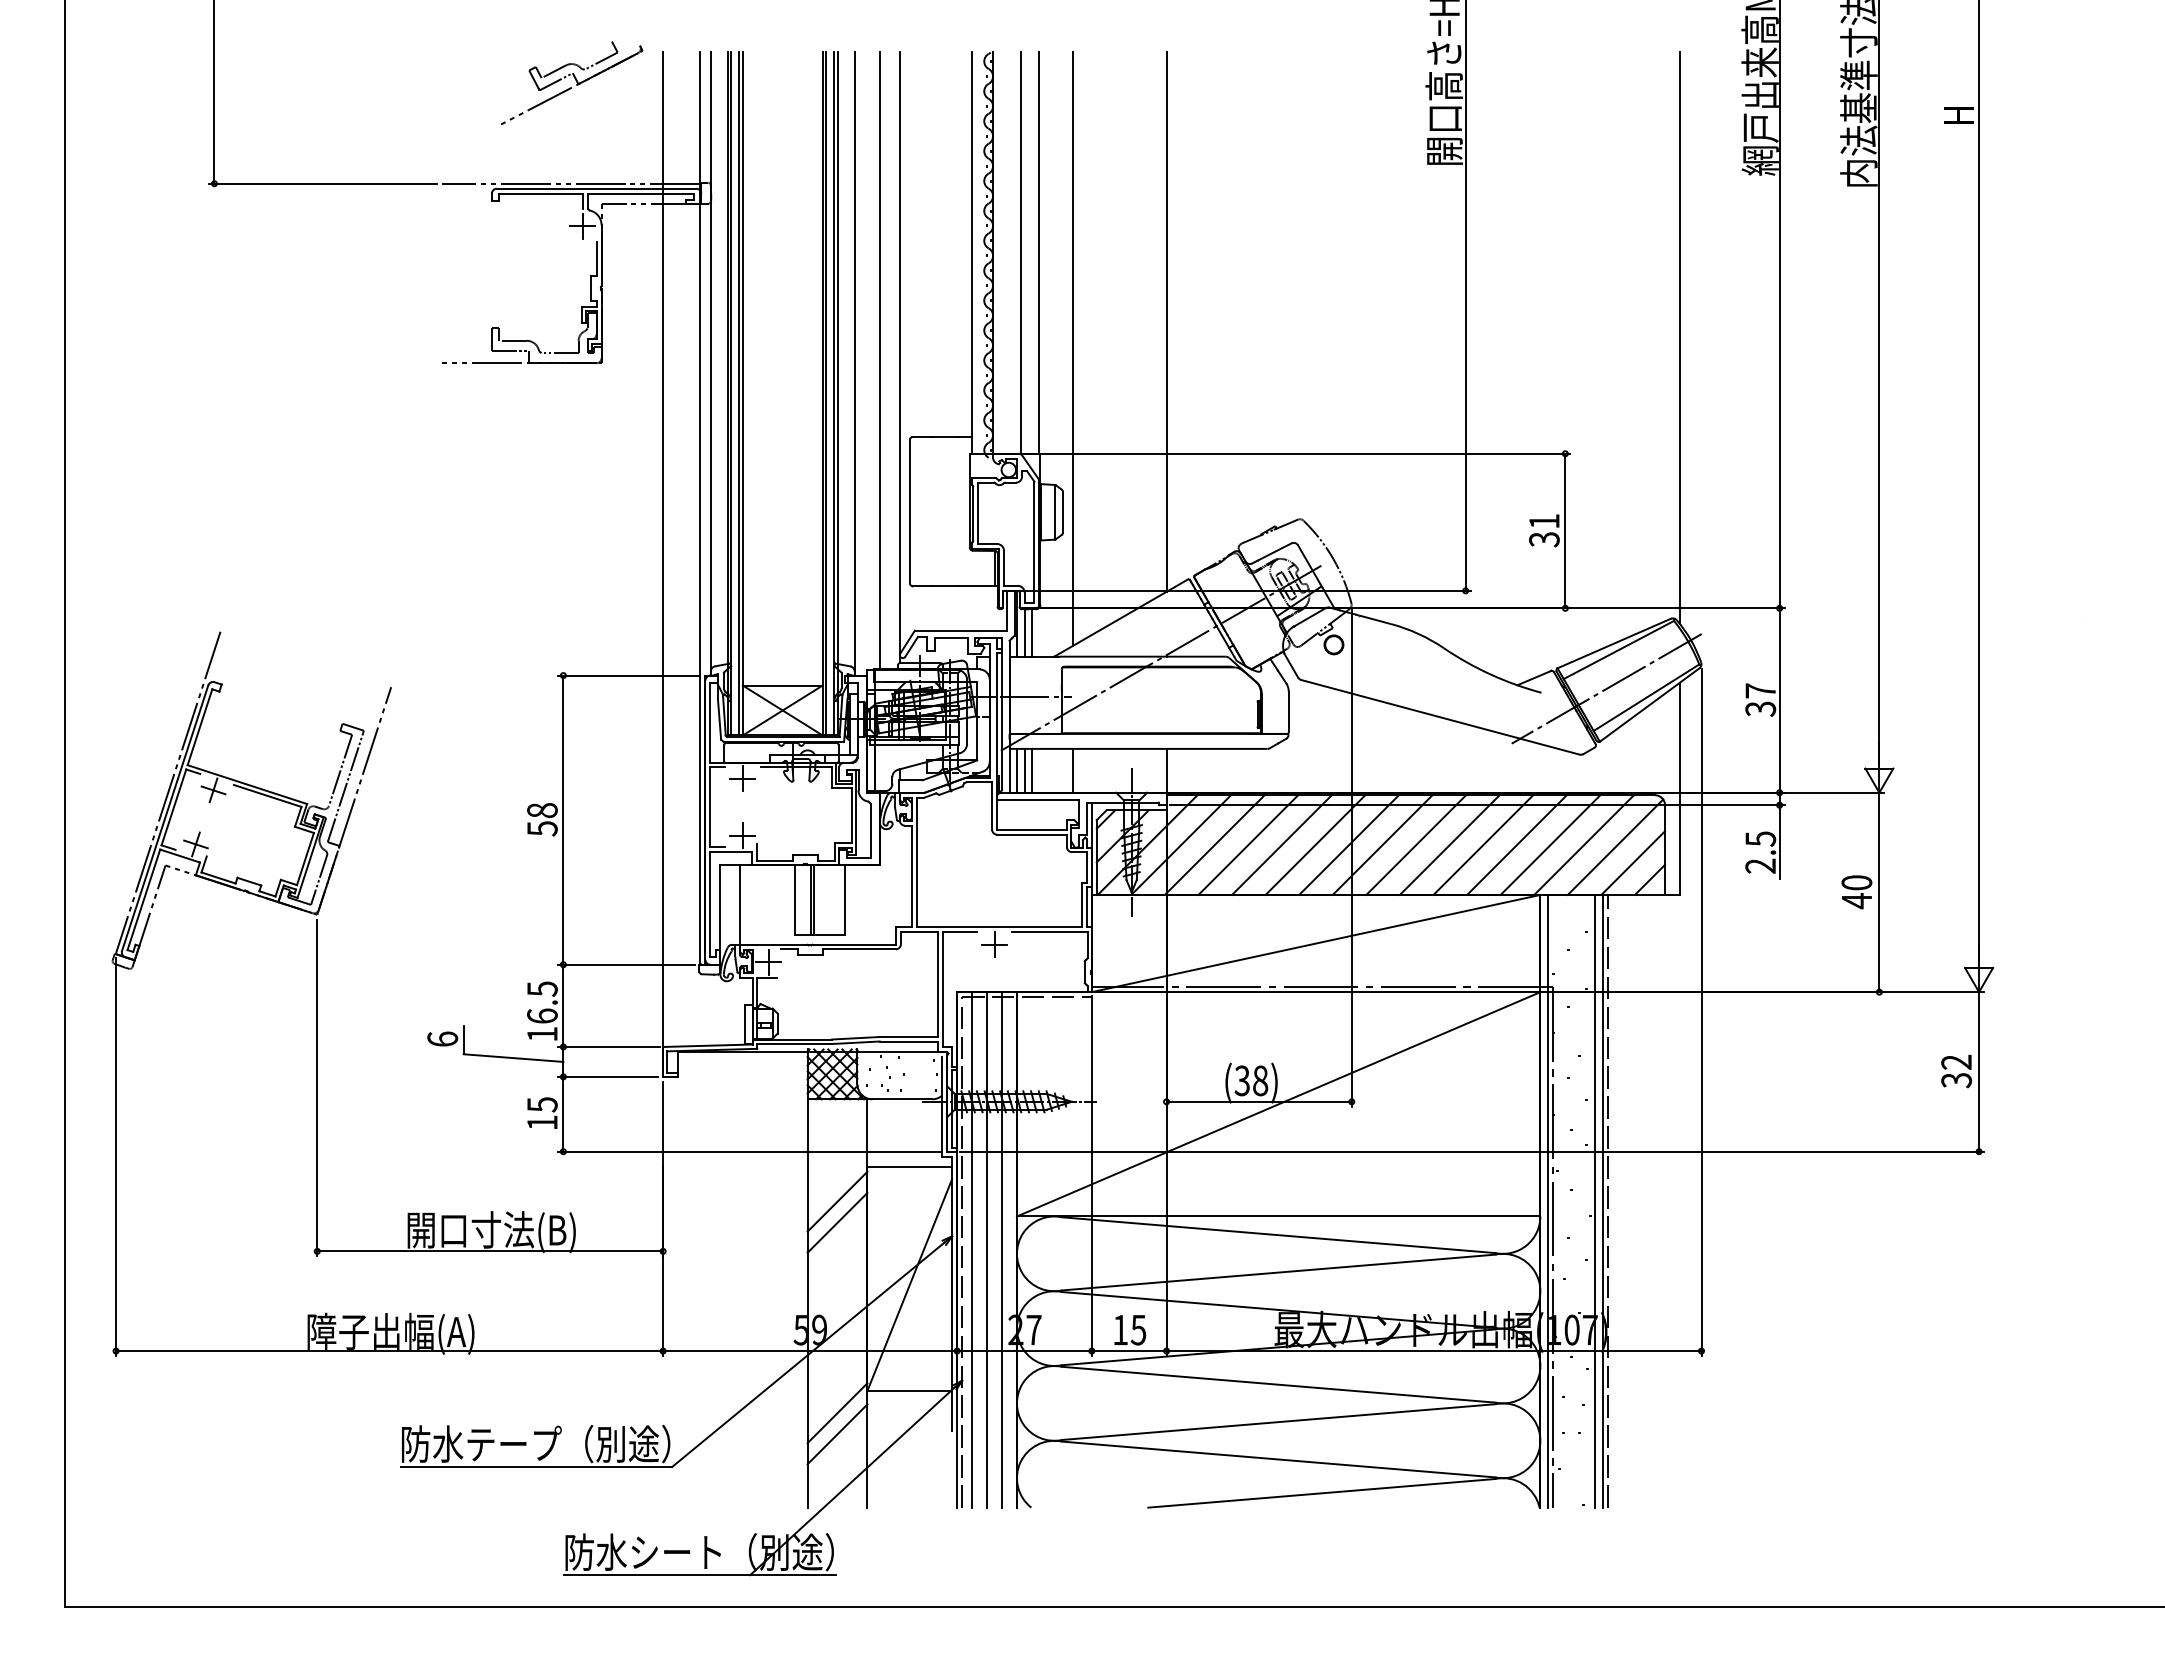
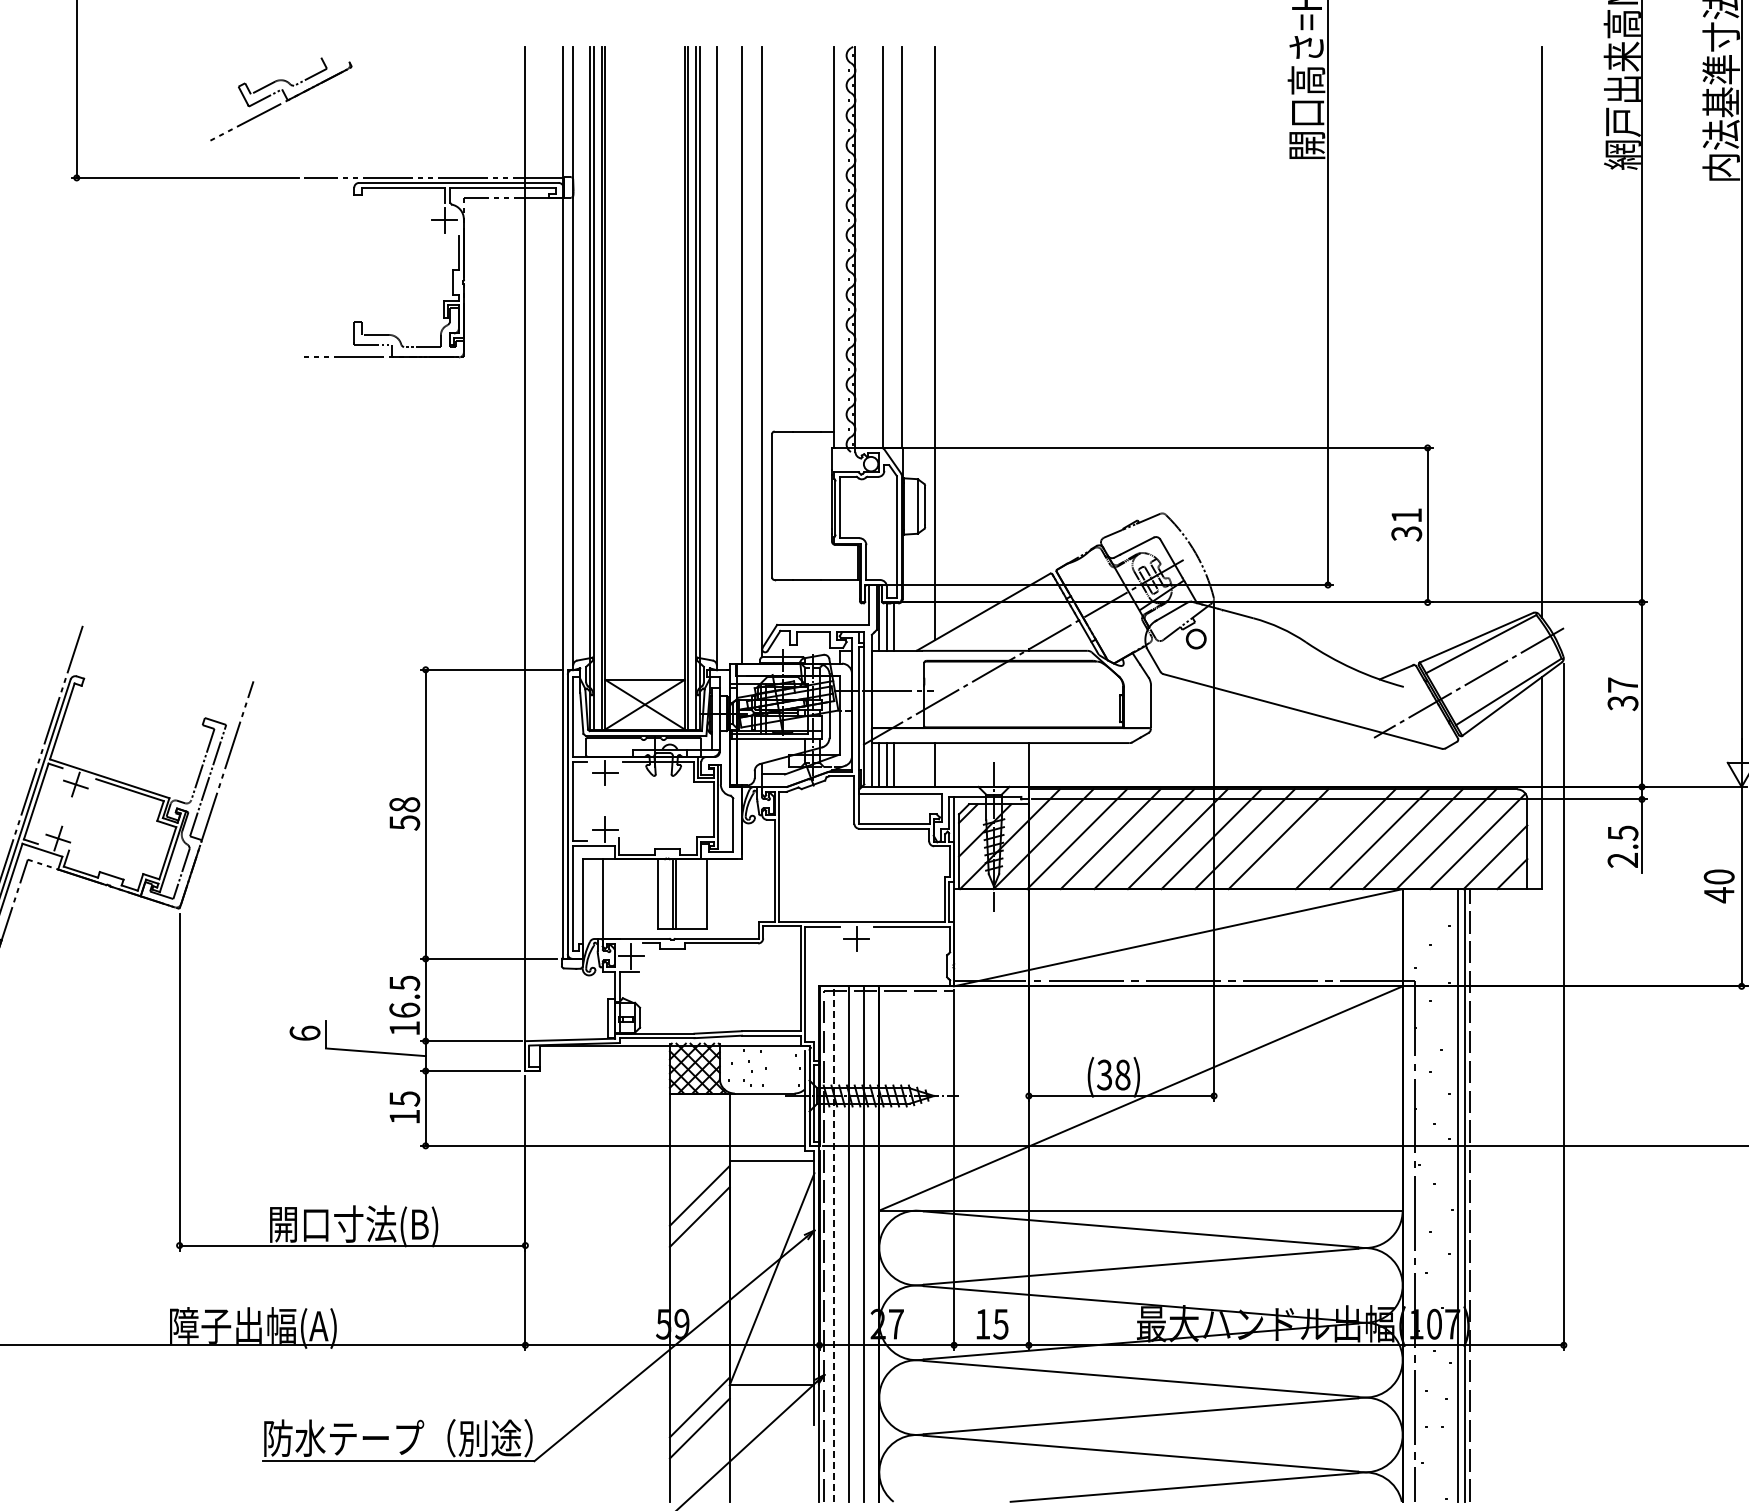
part: (572, 82) -> (281, 98), moved
line: (1166, 321) -> (1028, 315), removed
line: (1449, 844) -> (1311, 838), removed
line: (1547, 1200) -> (1409, 1194), removed
line: (972, 1249) -> (834, 1243), solid -> dashed

